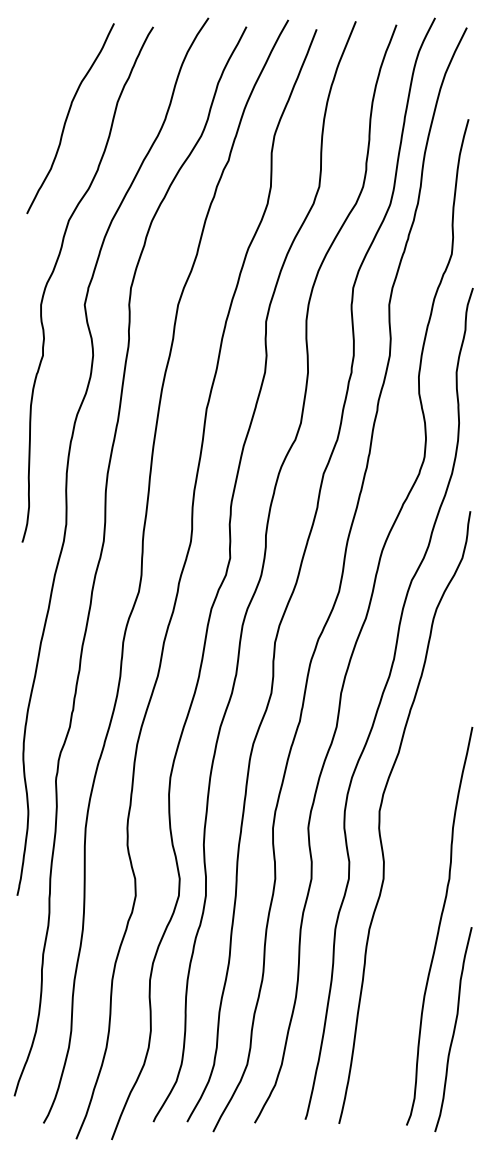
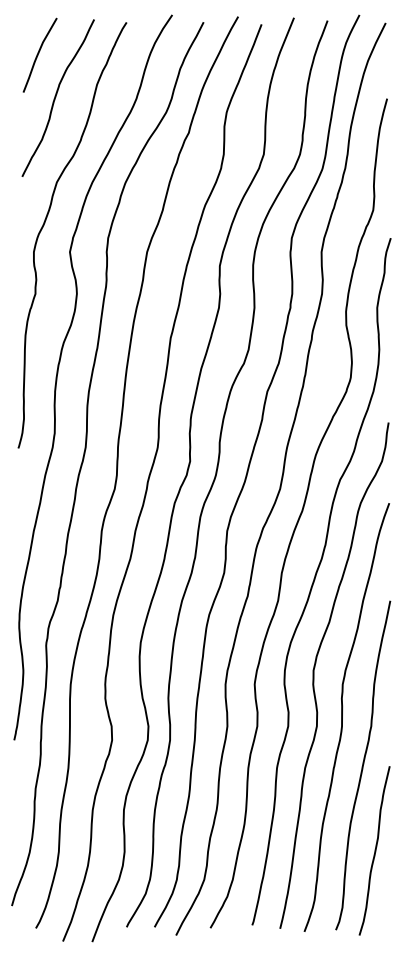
curve: (46, 66) -> (38, 55), added
curve: (414, 867) -> (342, 716), added

